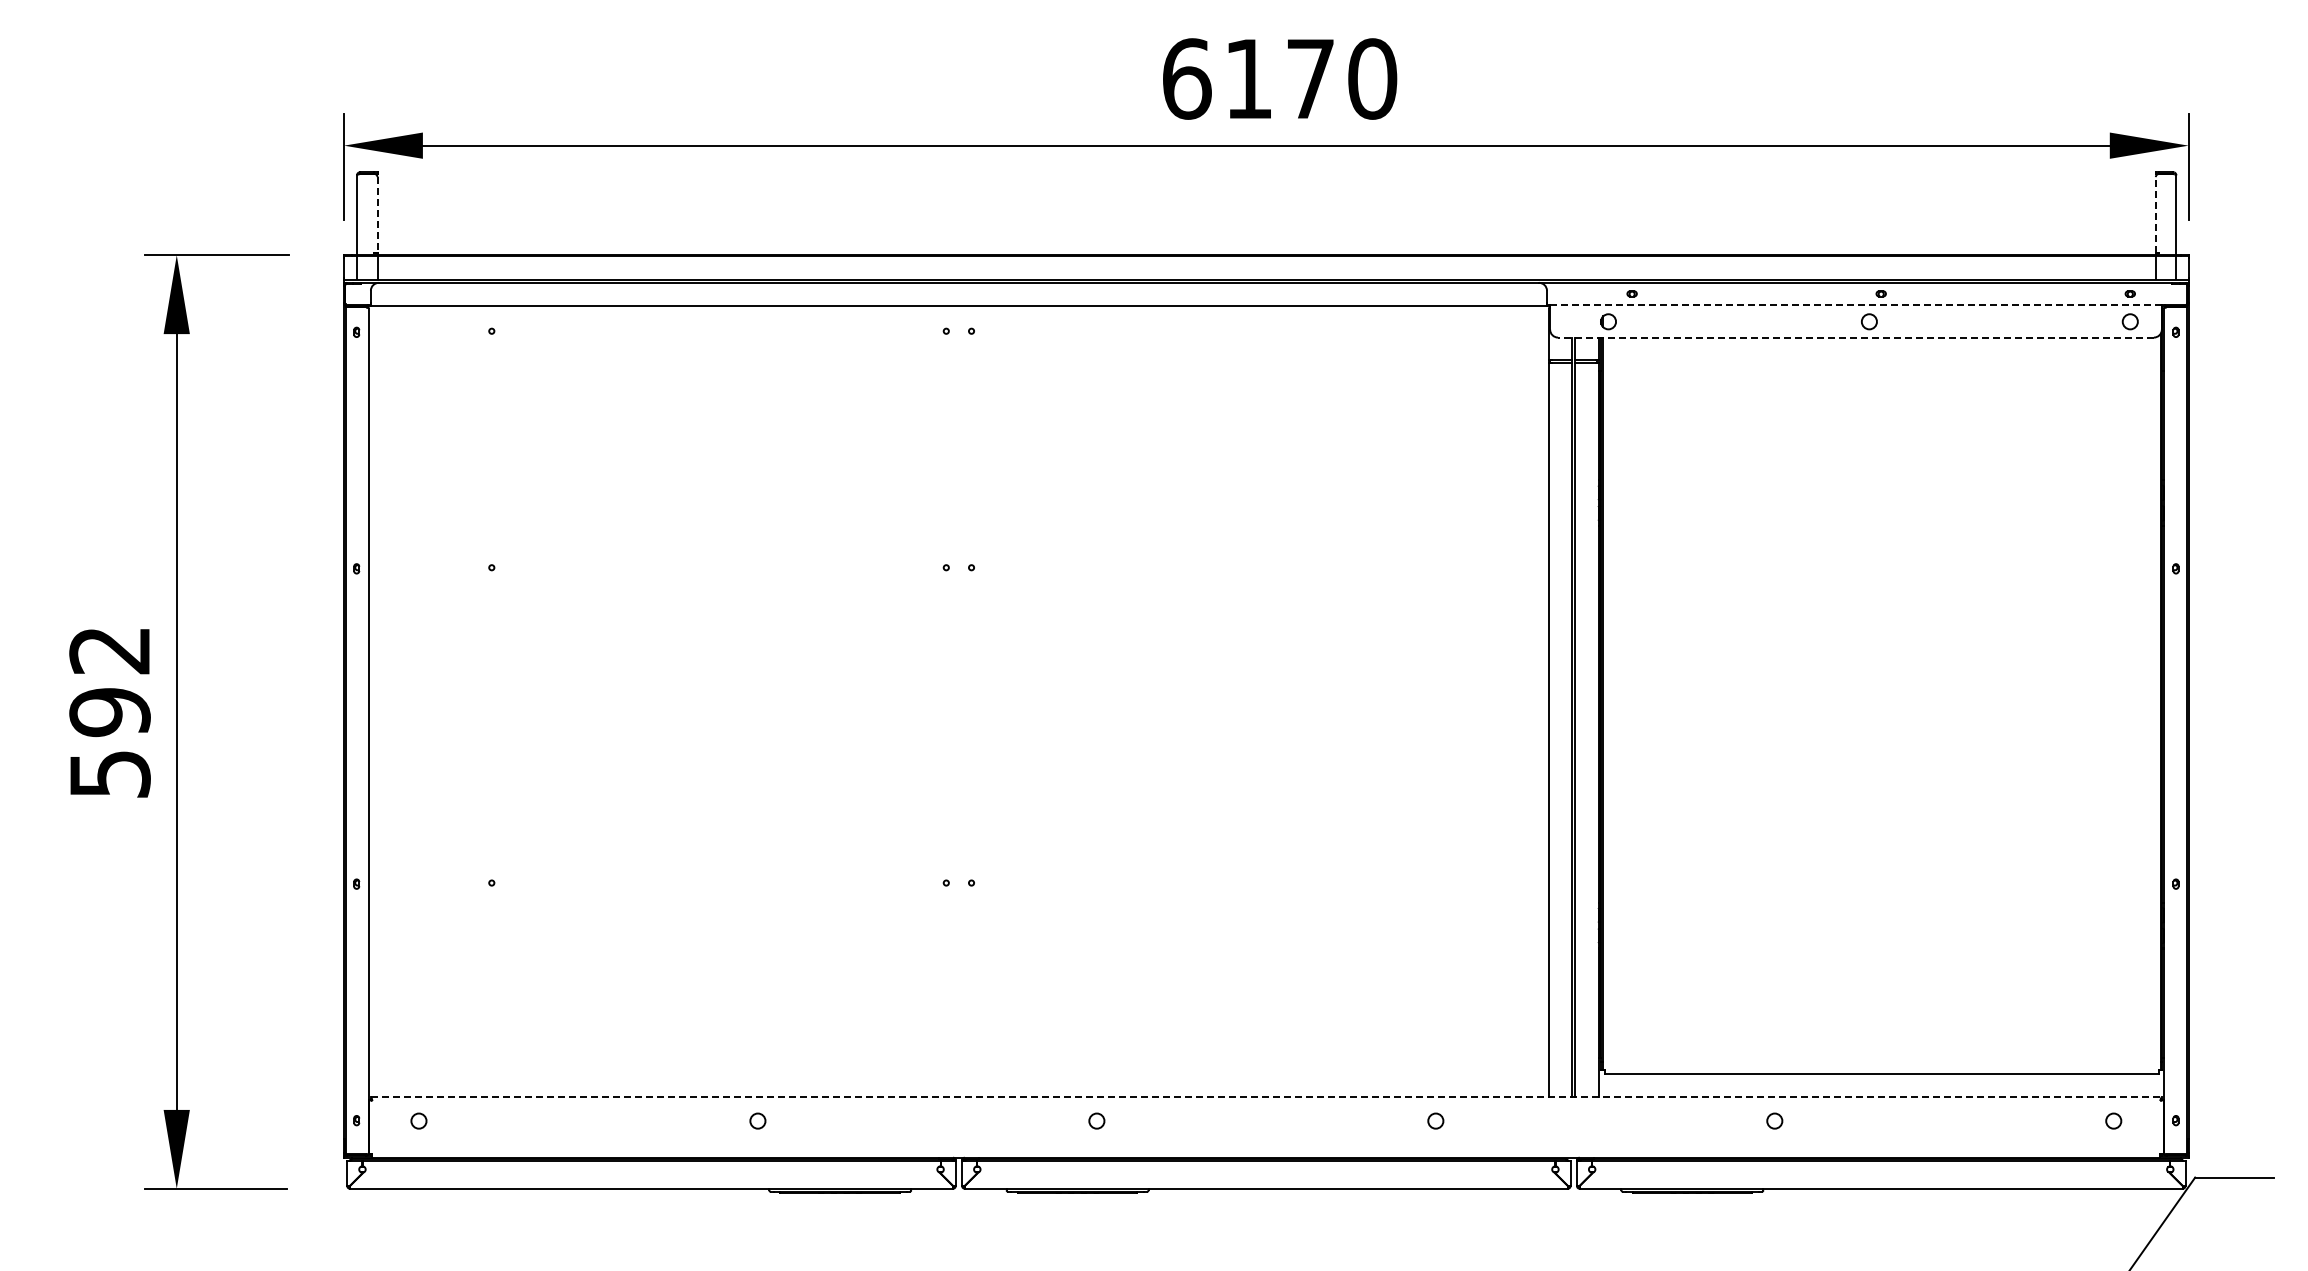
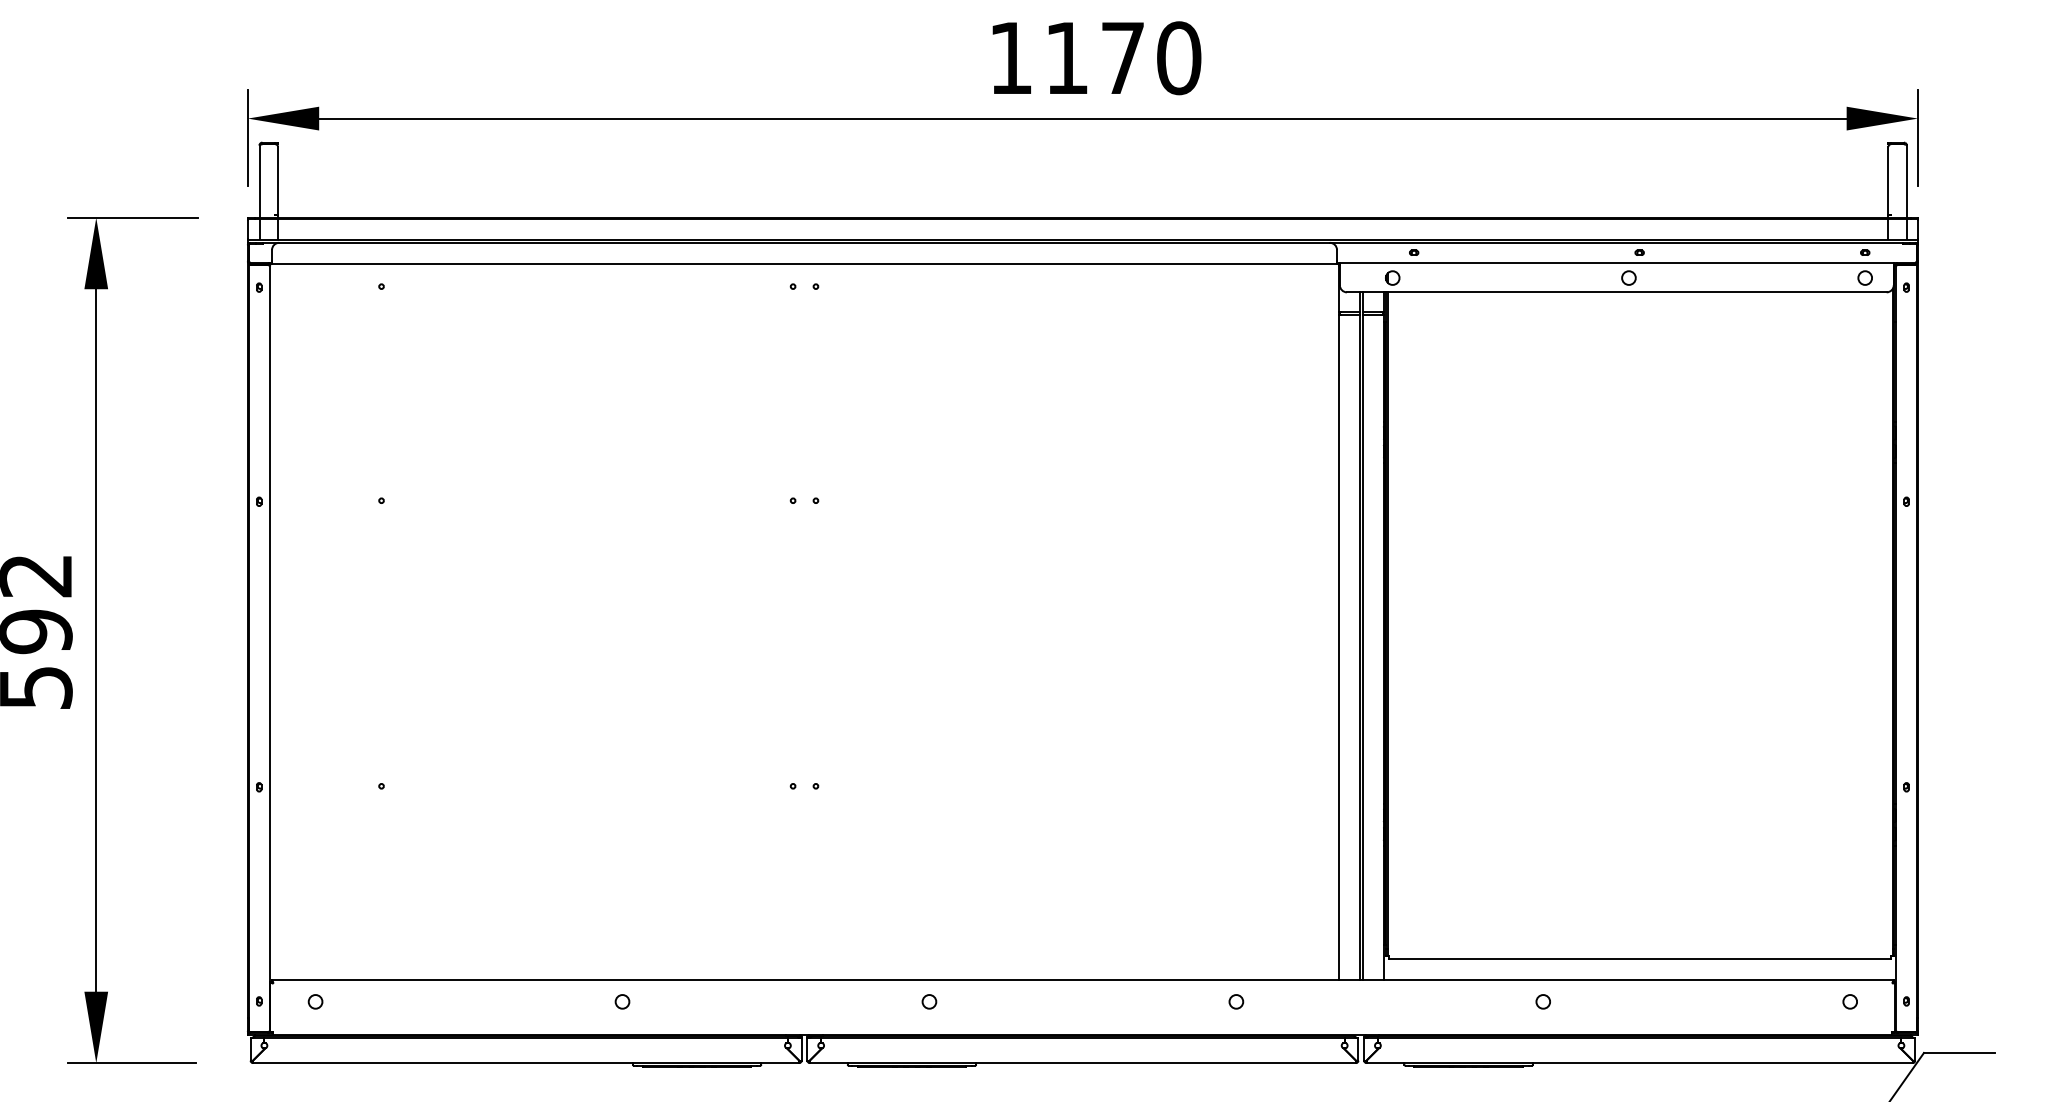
text: (1187, 78) -> (1011, 57), 6170 -> 1170
line: (377, 214) -> (278, 180), dashed -> solid
line: (2155, 214) -> (1888, 180), dashed -> solid
line: (1856, 304) -> (1617, 262), dashed -> solid
line: (1856, 337) -> (1617, 292), dashed -> solid
line: (1266, 1097) -> (1083, 980), dashed -> solid

